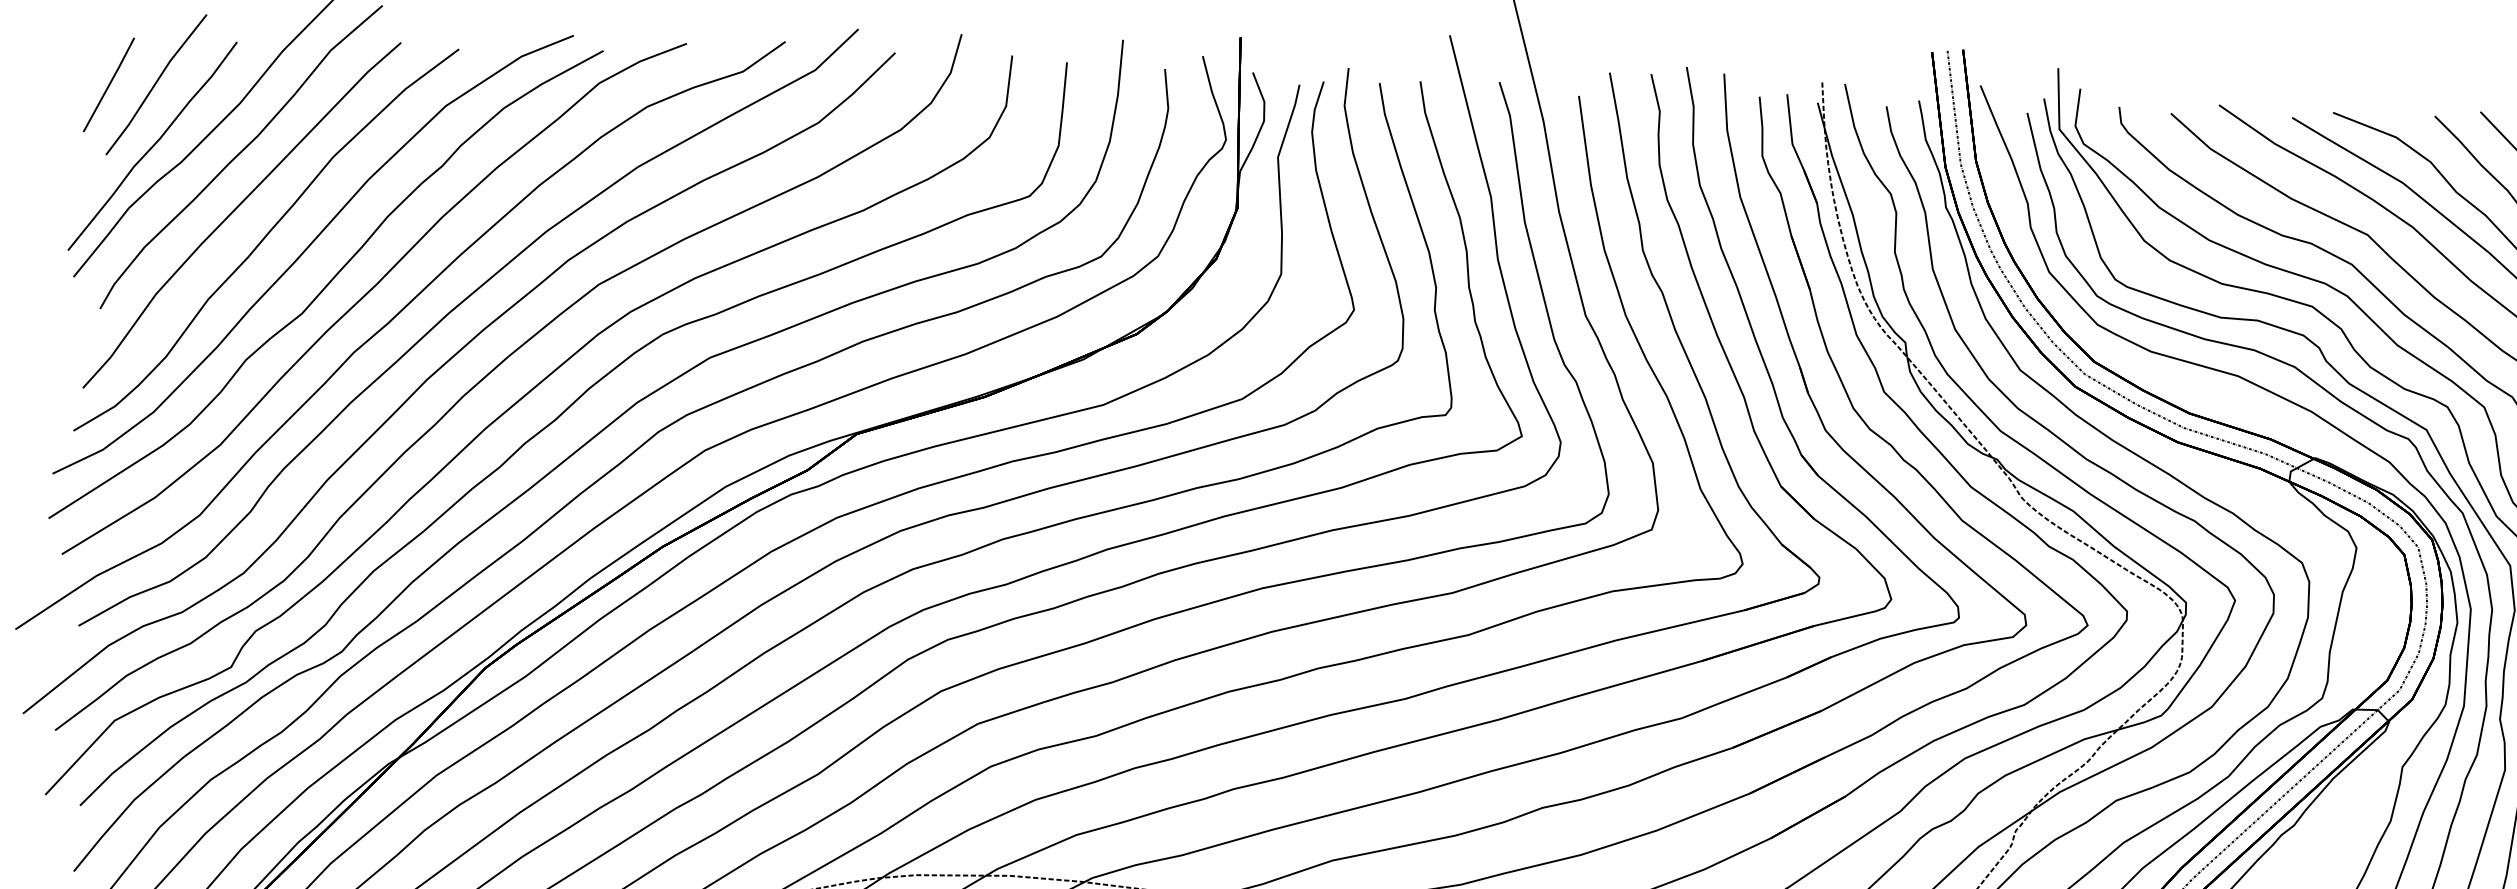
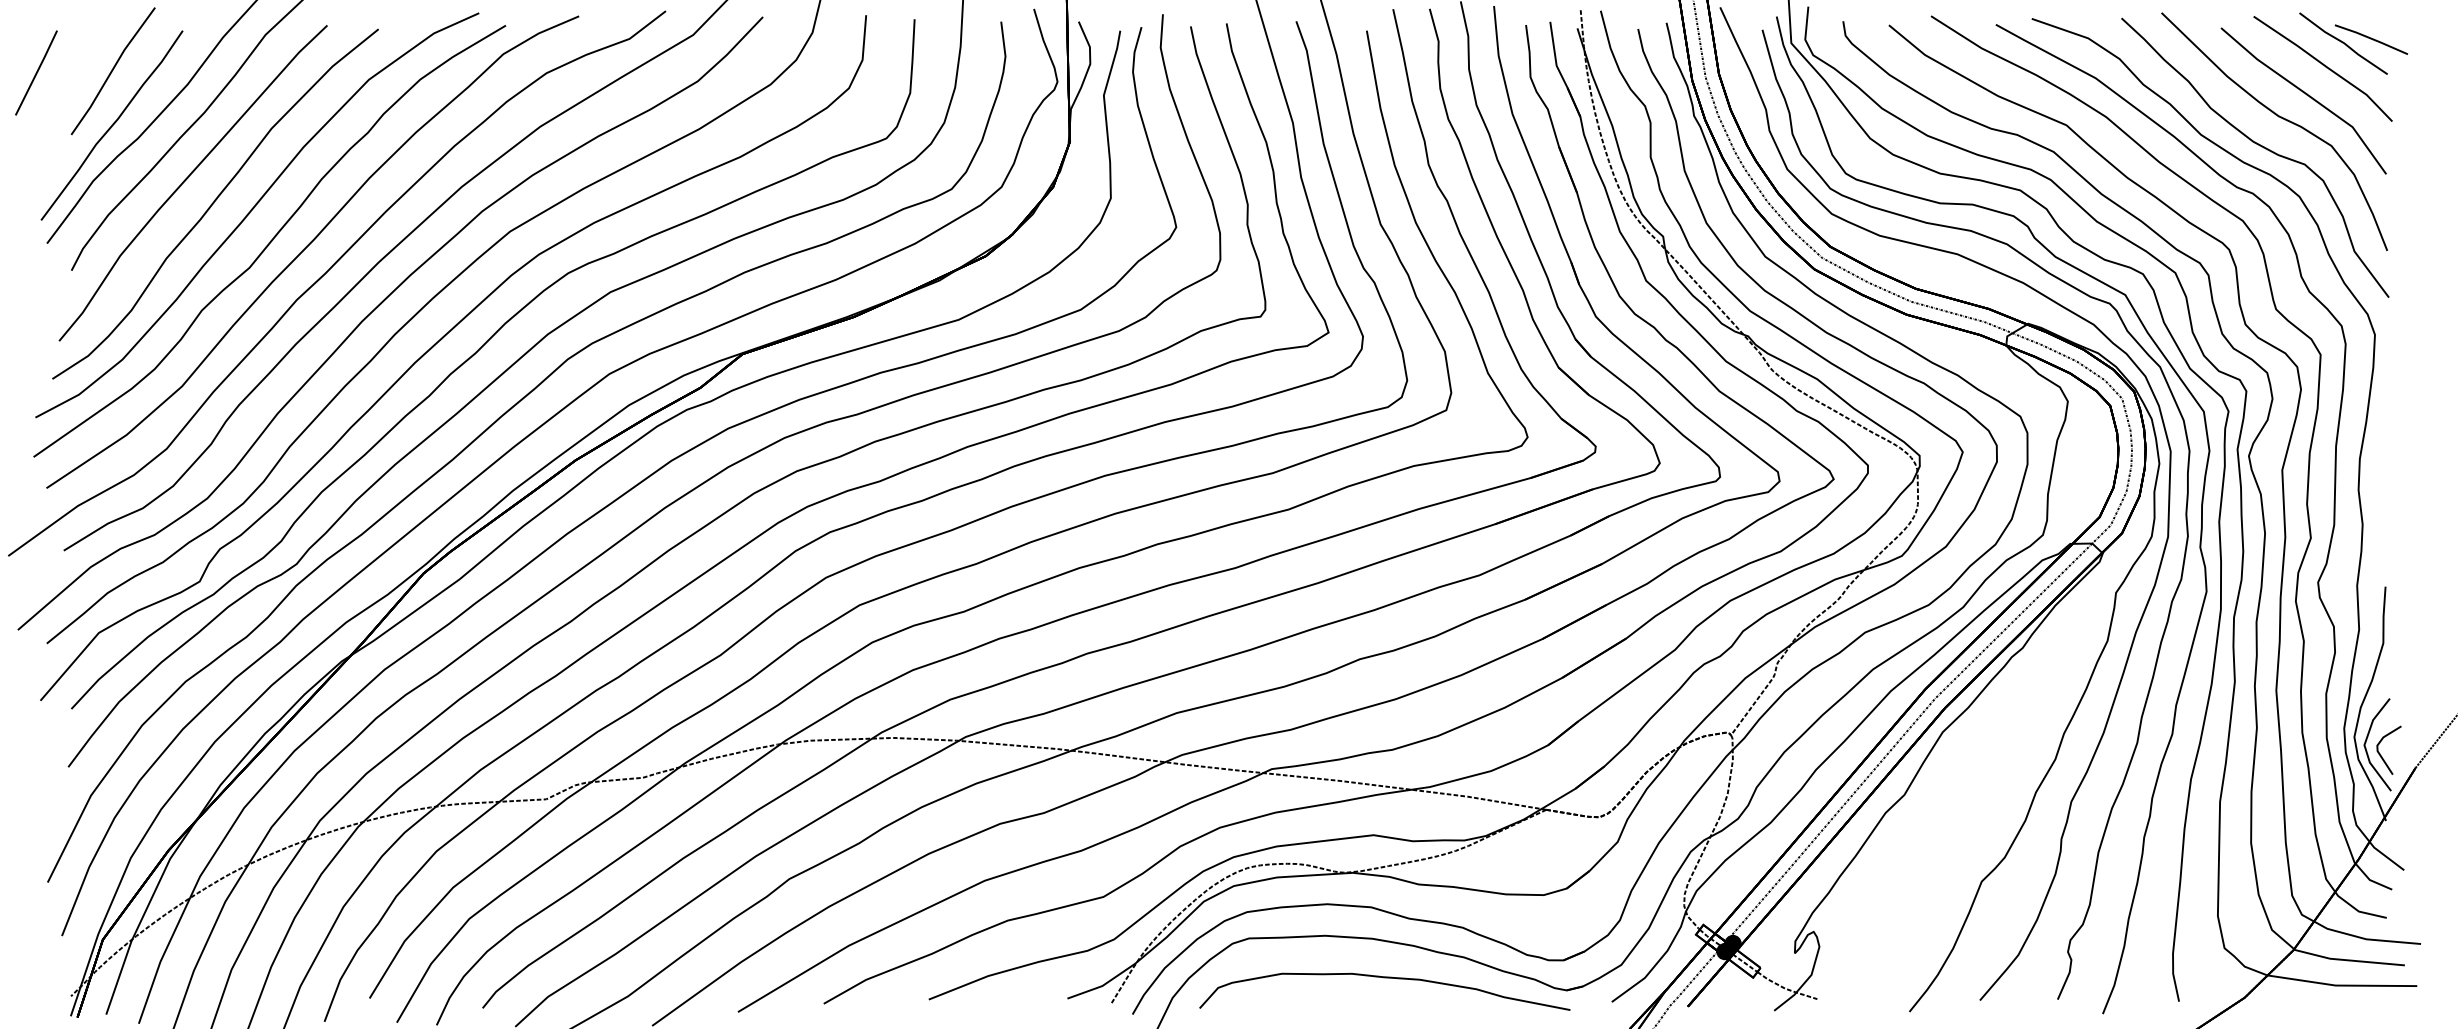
line: (109, 84) -> (36, 72), moved

